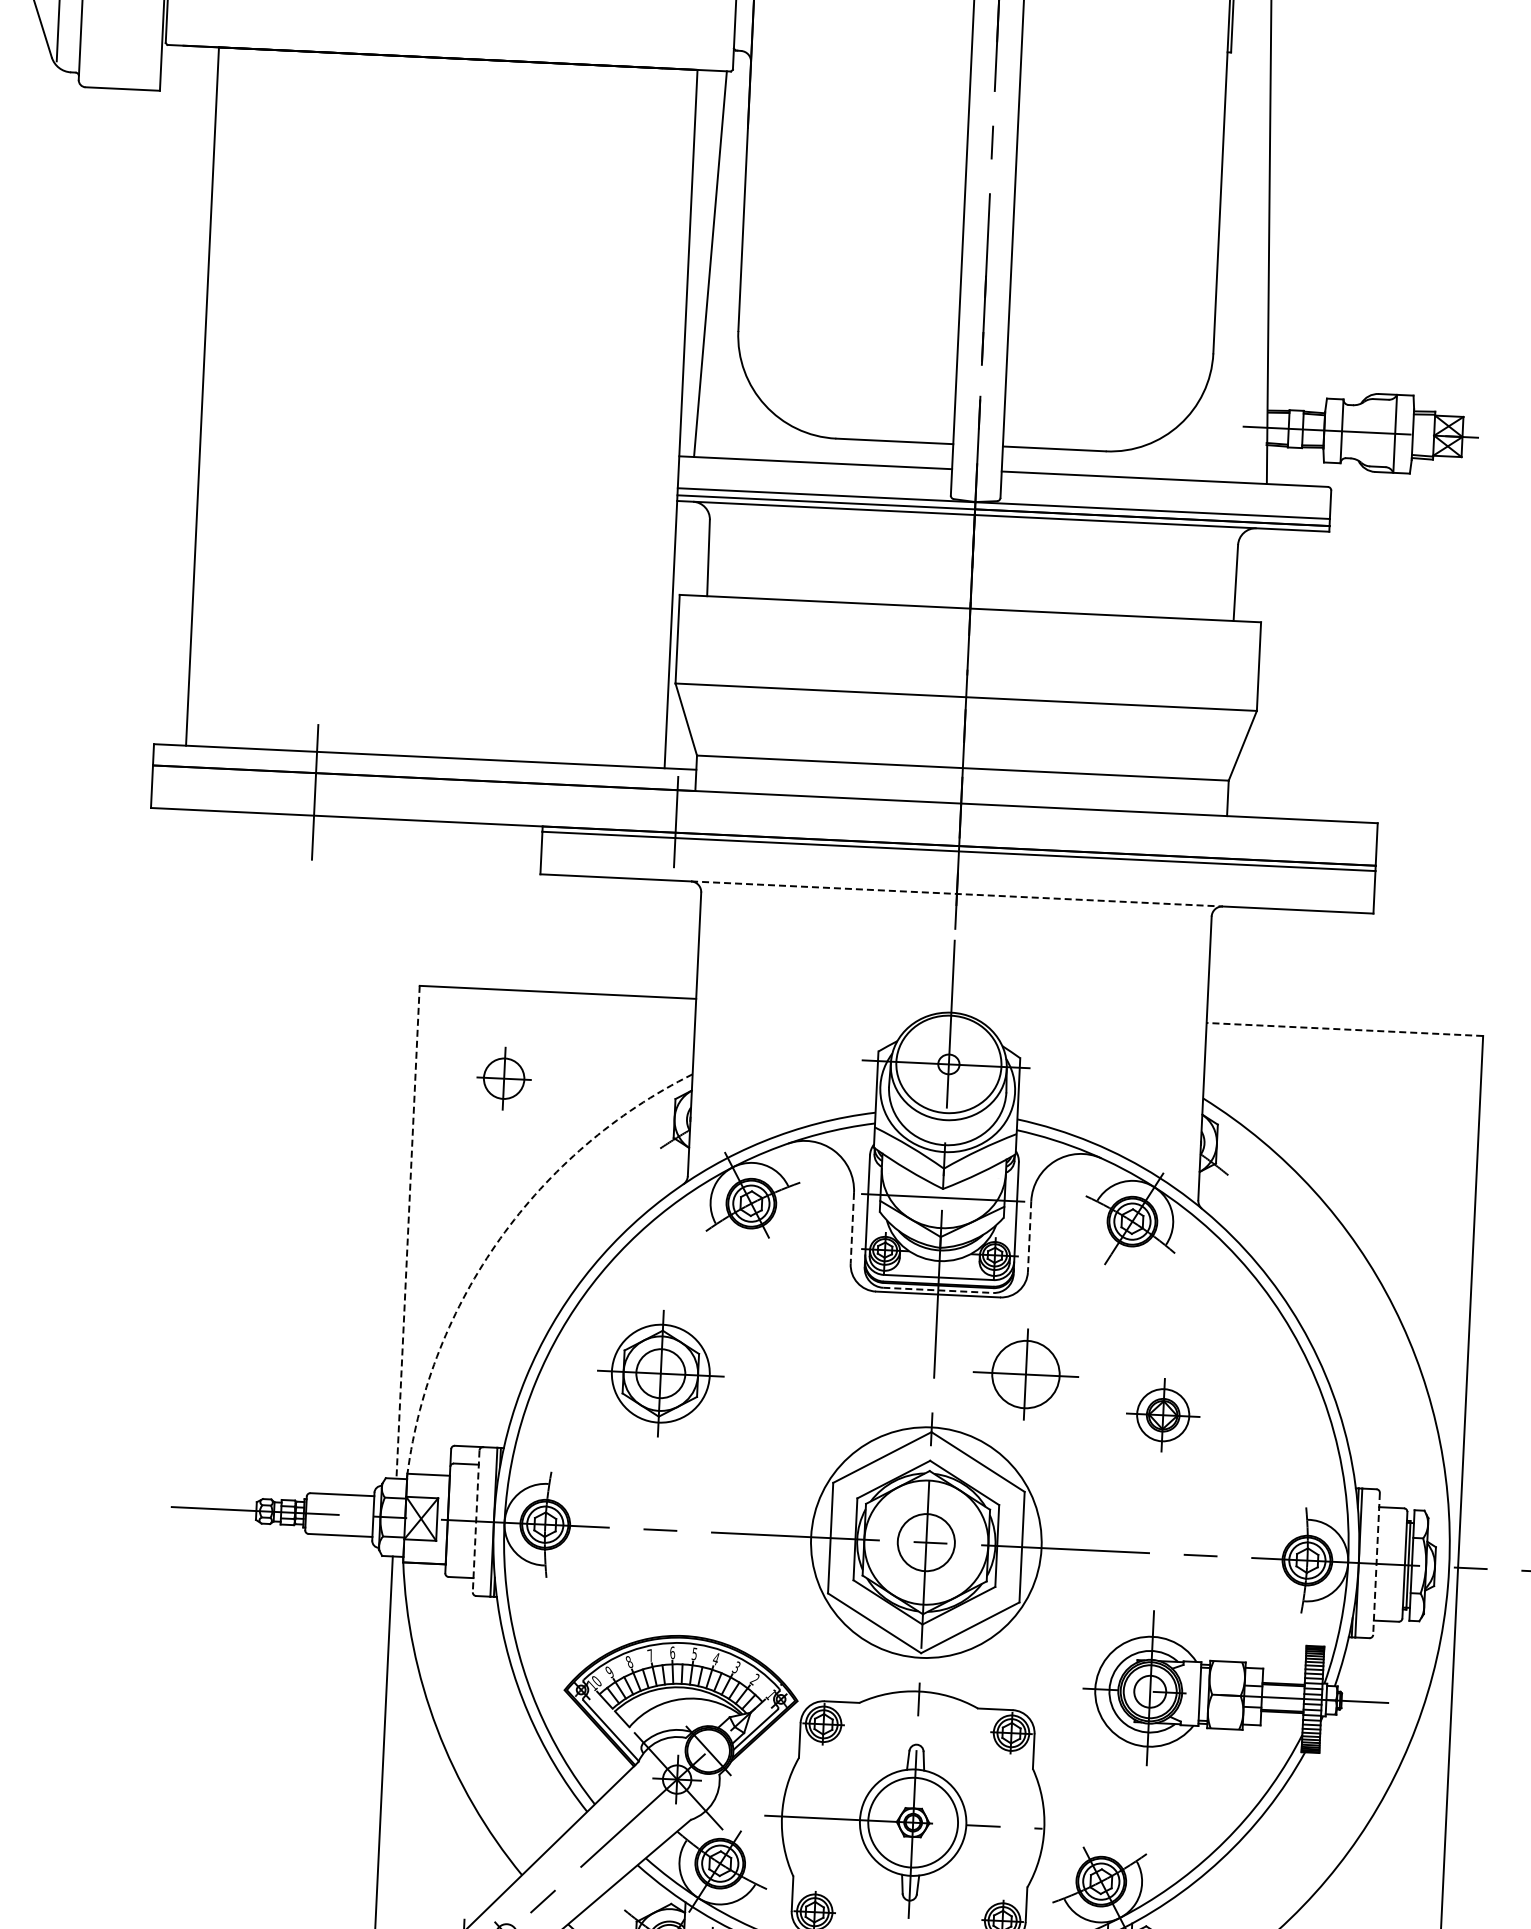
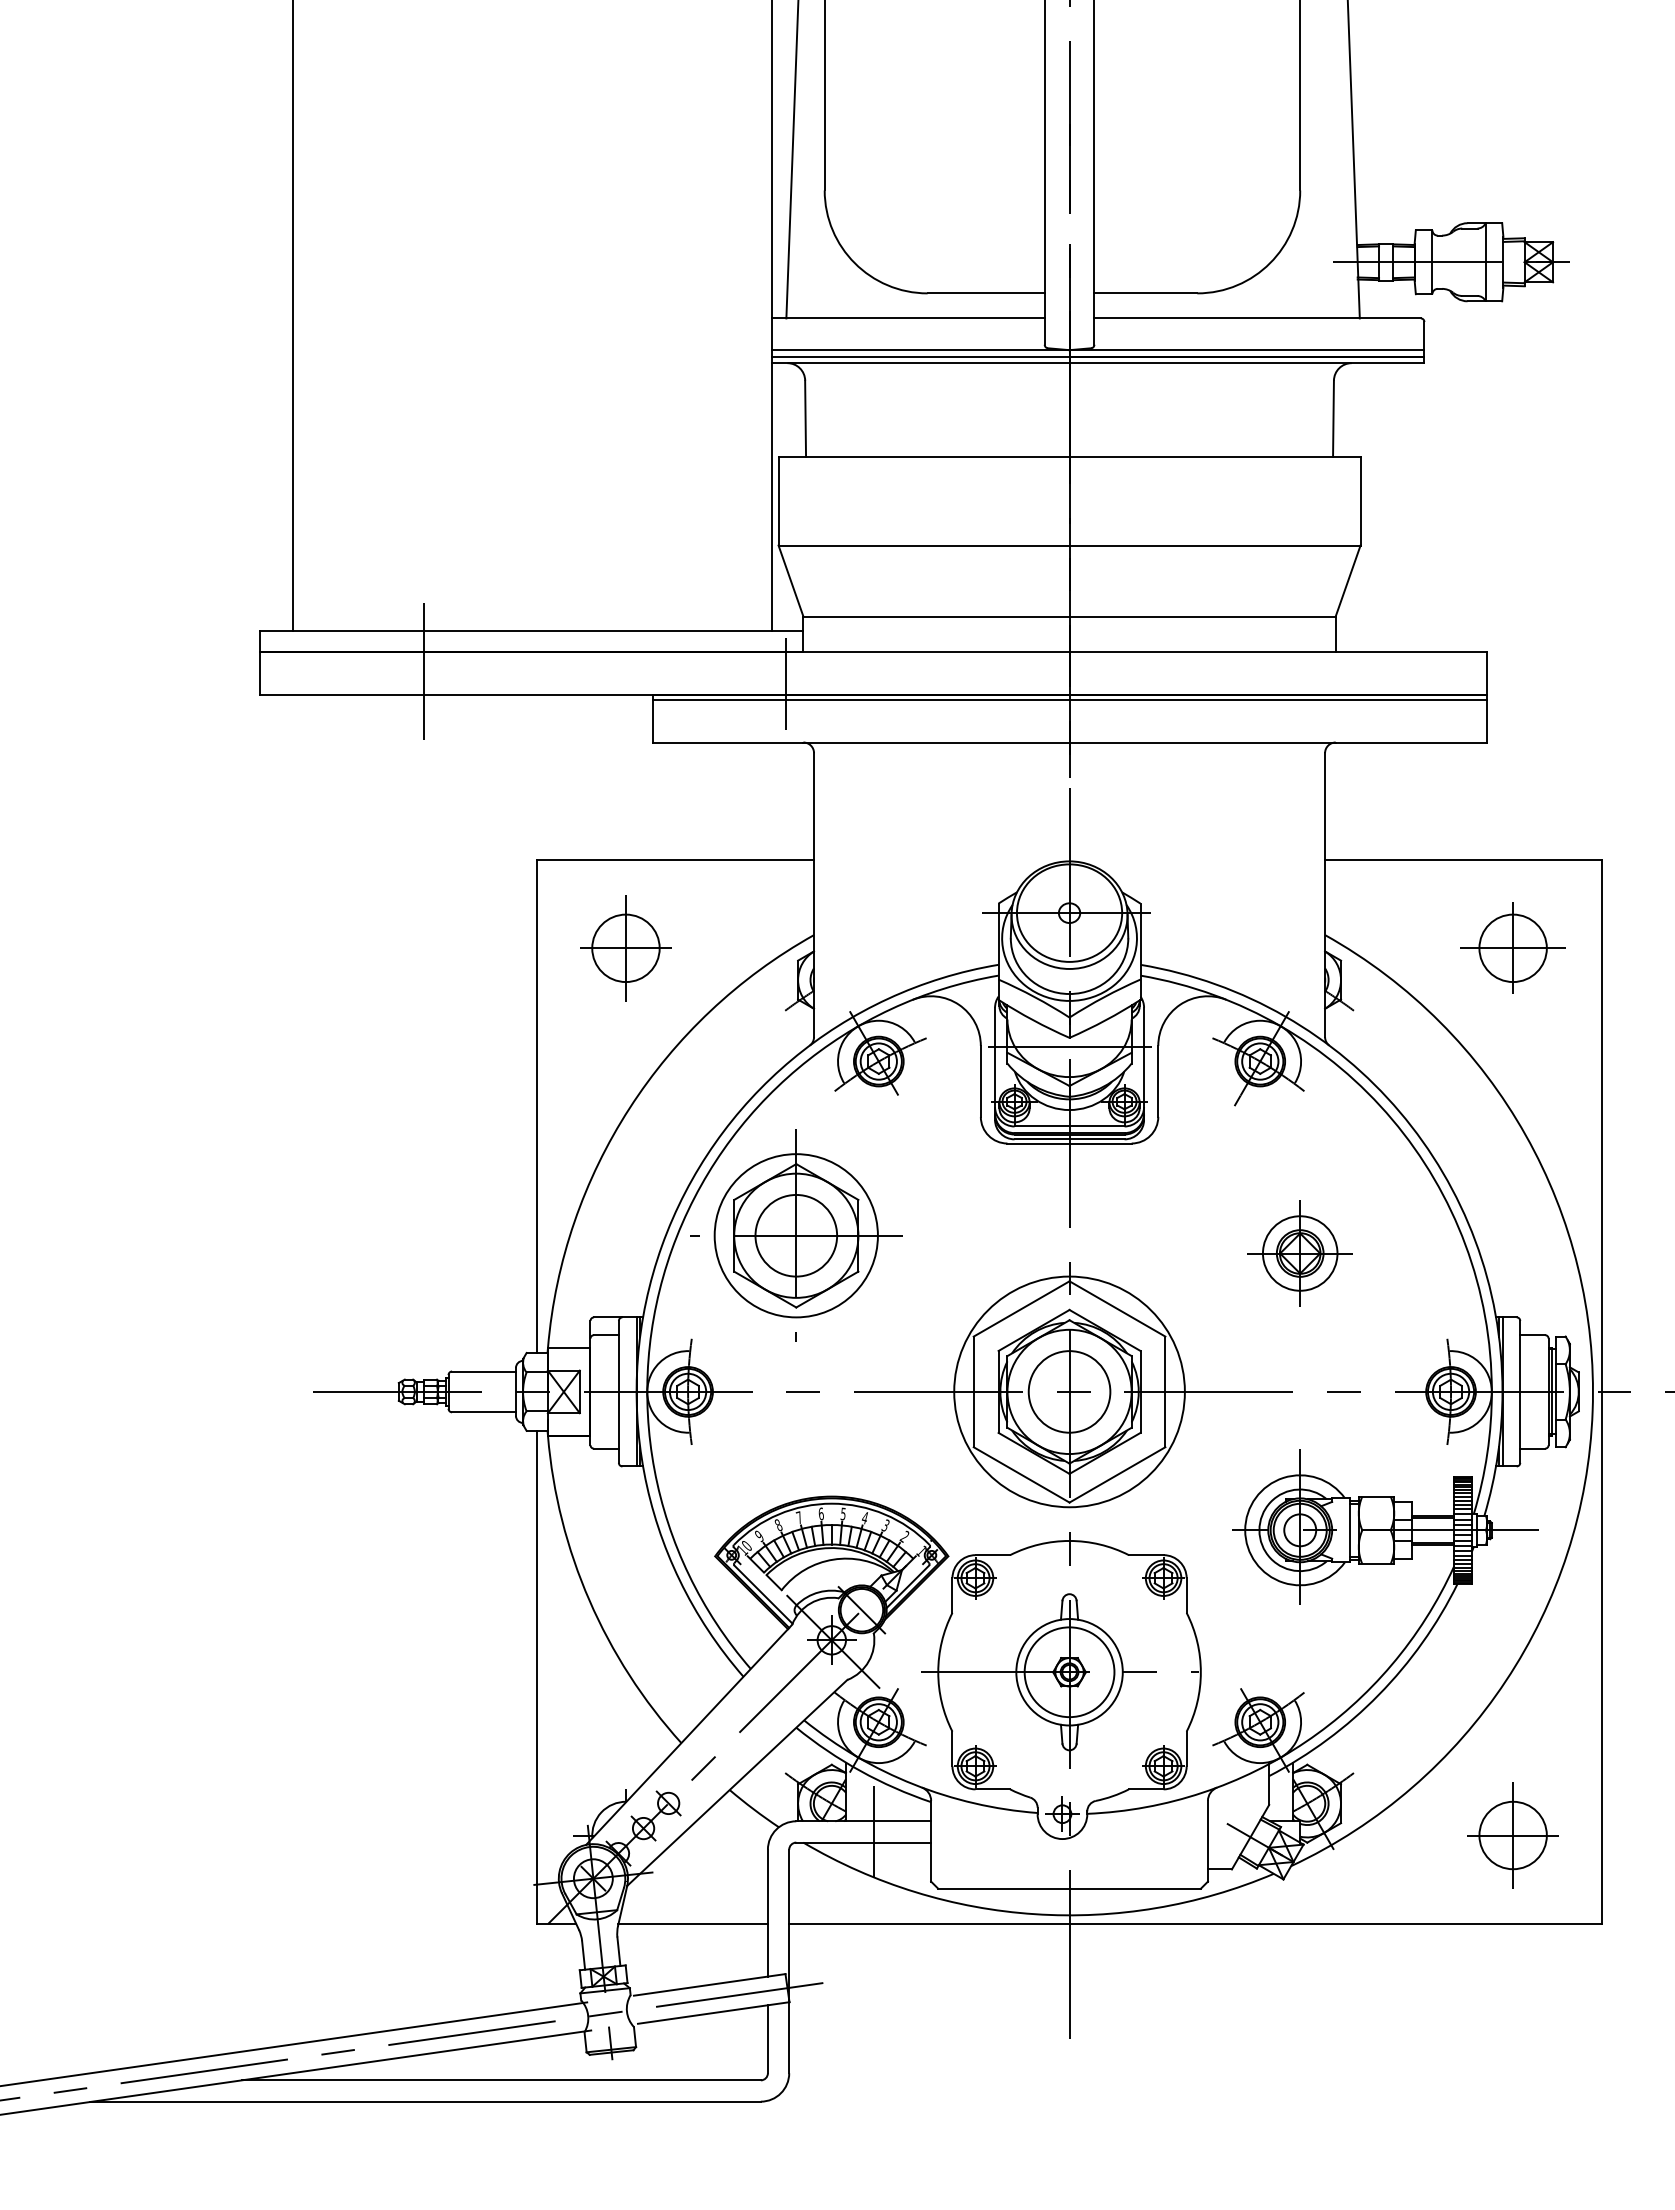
line: (957, 893) -> (1070, 742), dashed -> solid
line: (1343, 1029) -> (1462, 859), dashed -> solid
part: (503, 1078) -> (625, 948), size x1.67
line: (852, 1228) -> (980, 1081), dashed -> solid
line: (408, 1232) -> (537, 1106), dashed -> solid
line: (1029, 1236) -> (1158, 1081), dashed -> solid
arc: (500, 1238) -> (629, 1108), dashed -> solid
line: (939, 1290) -> (1070, 1139), dashed -> solid
part: (660, 1373) -> (796, 1235), size x1.67
part: (1025, 1373) -> (1512, 947), moved
part: (1162, 1415) -> (1299, 1253), size x1.43
line: (475, 1520) -> (618, 1391), dashed -> solid
circle: (926, 1542) -> (1069, 1391), size x1.43
line: (1376, 1563) -> (1520, 1391), dashed -> solid

